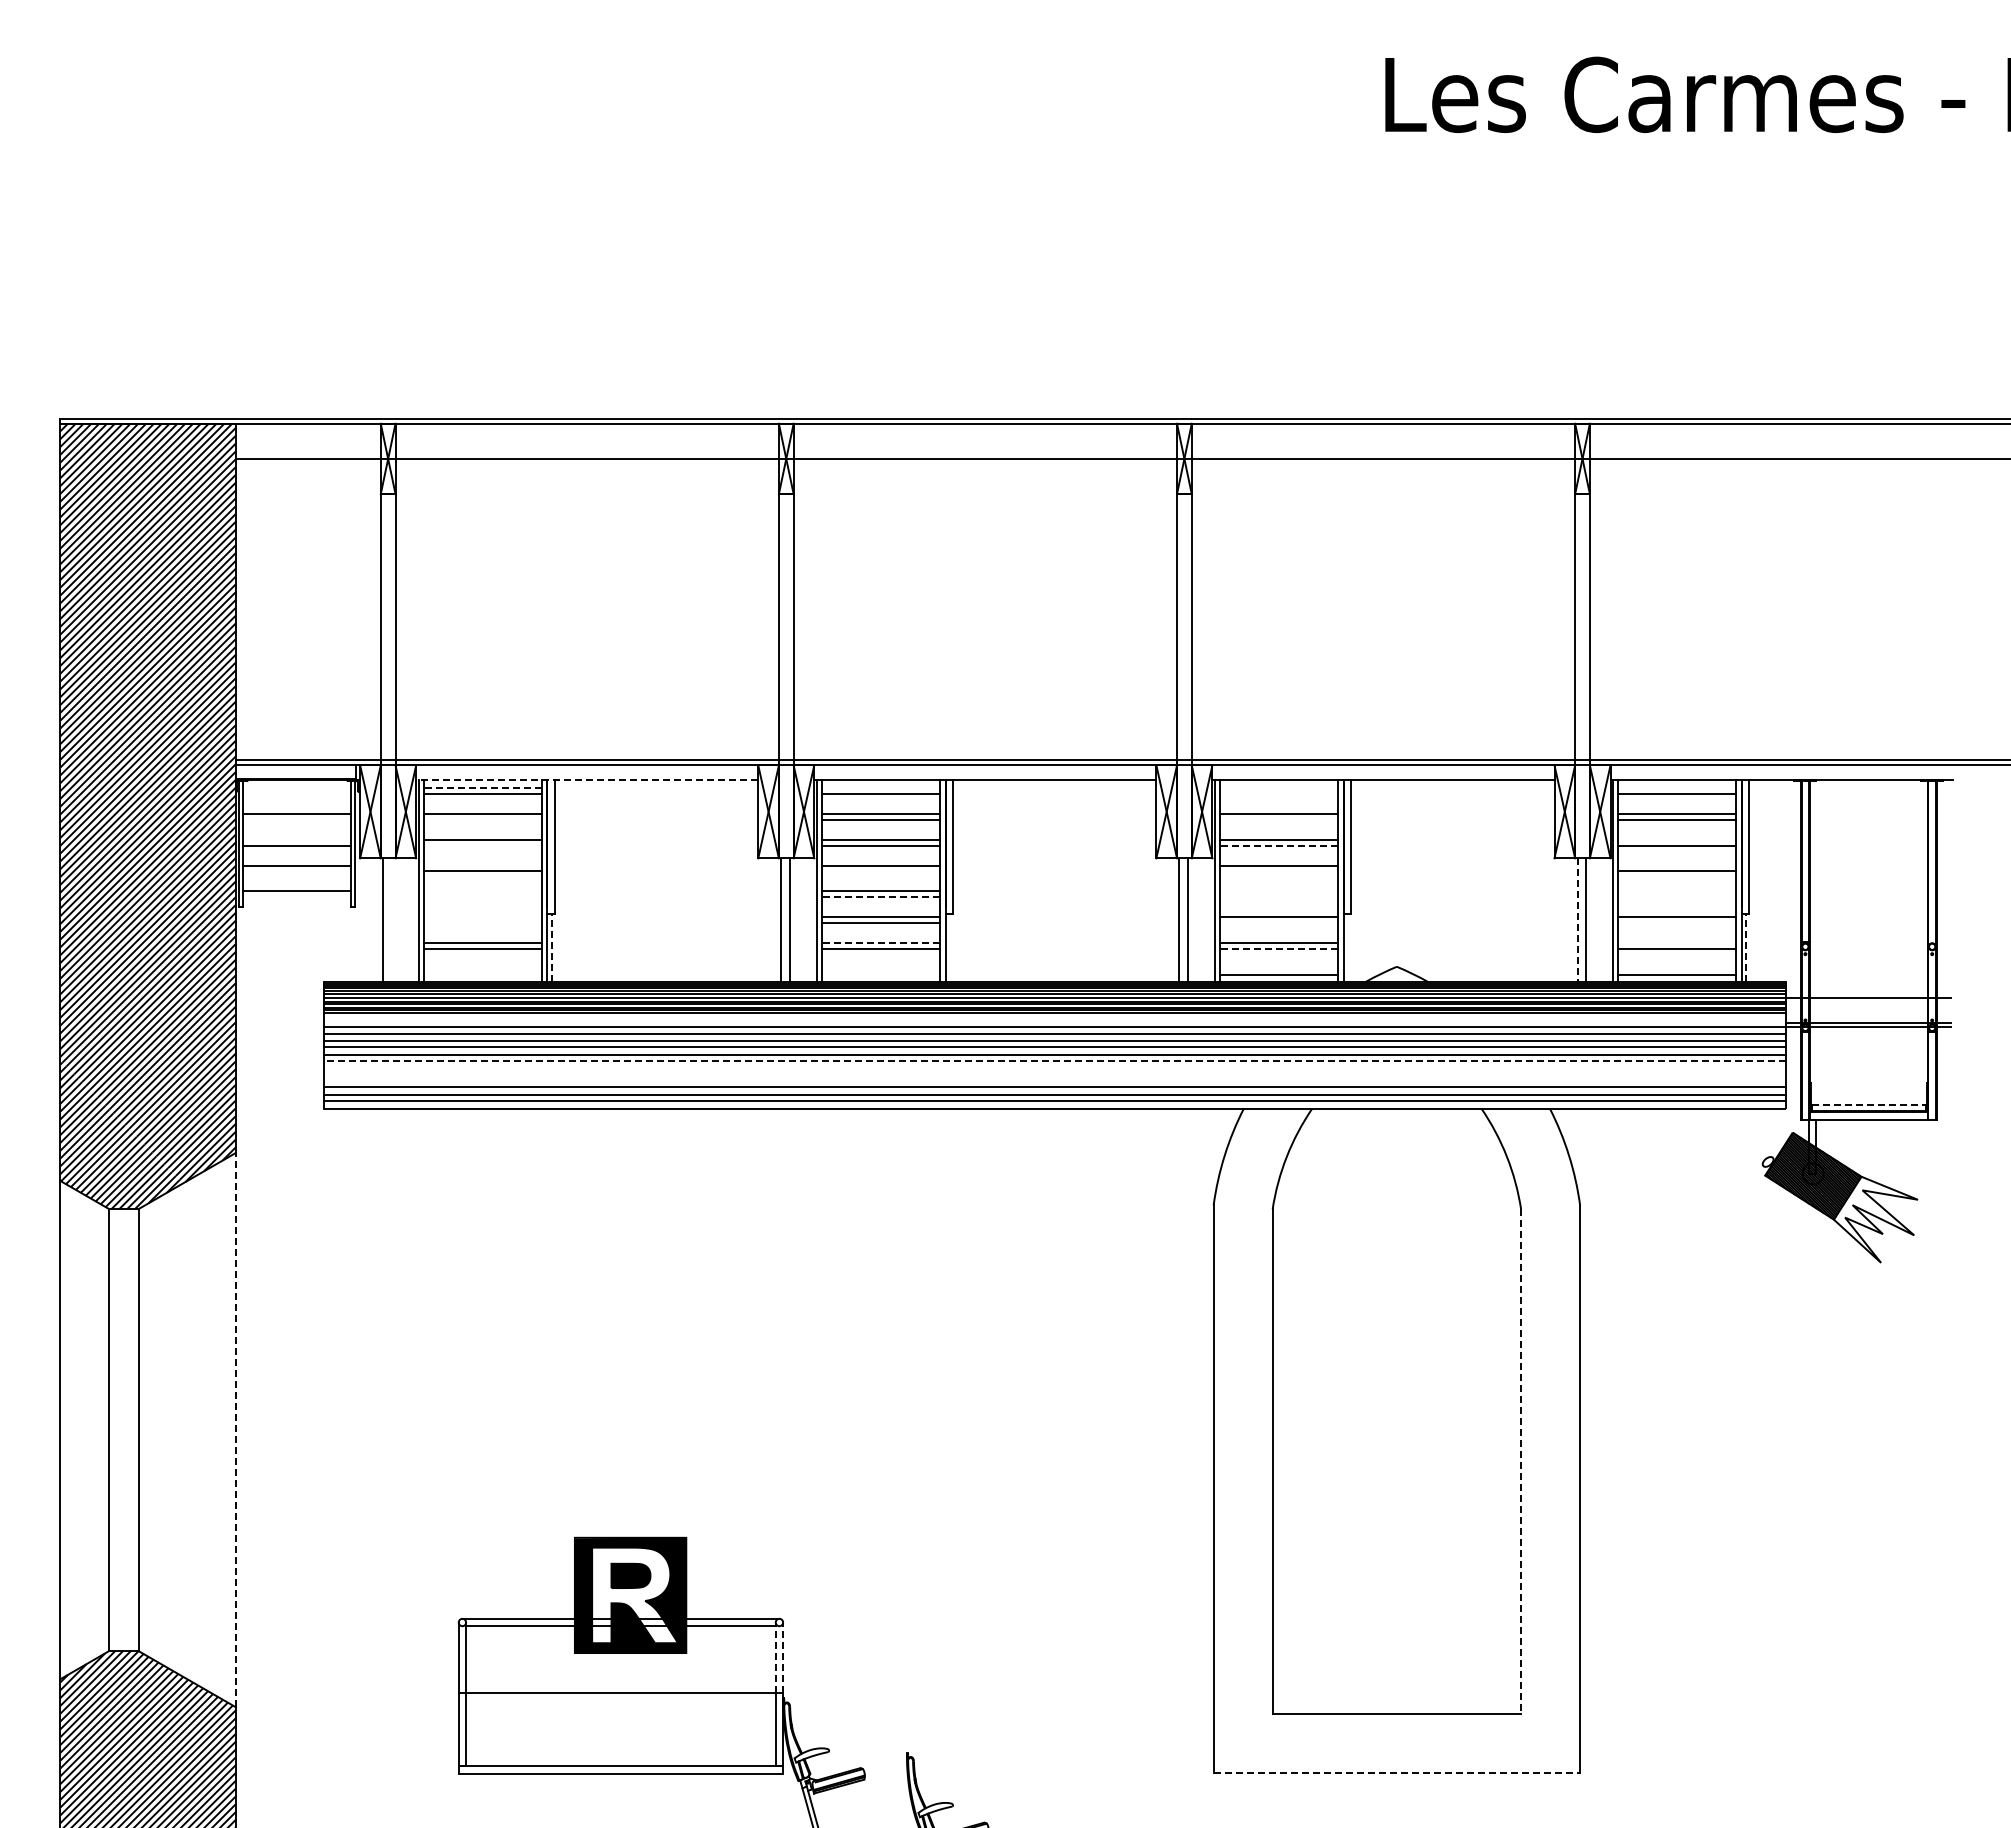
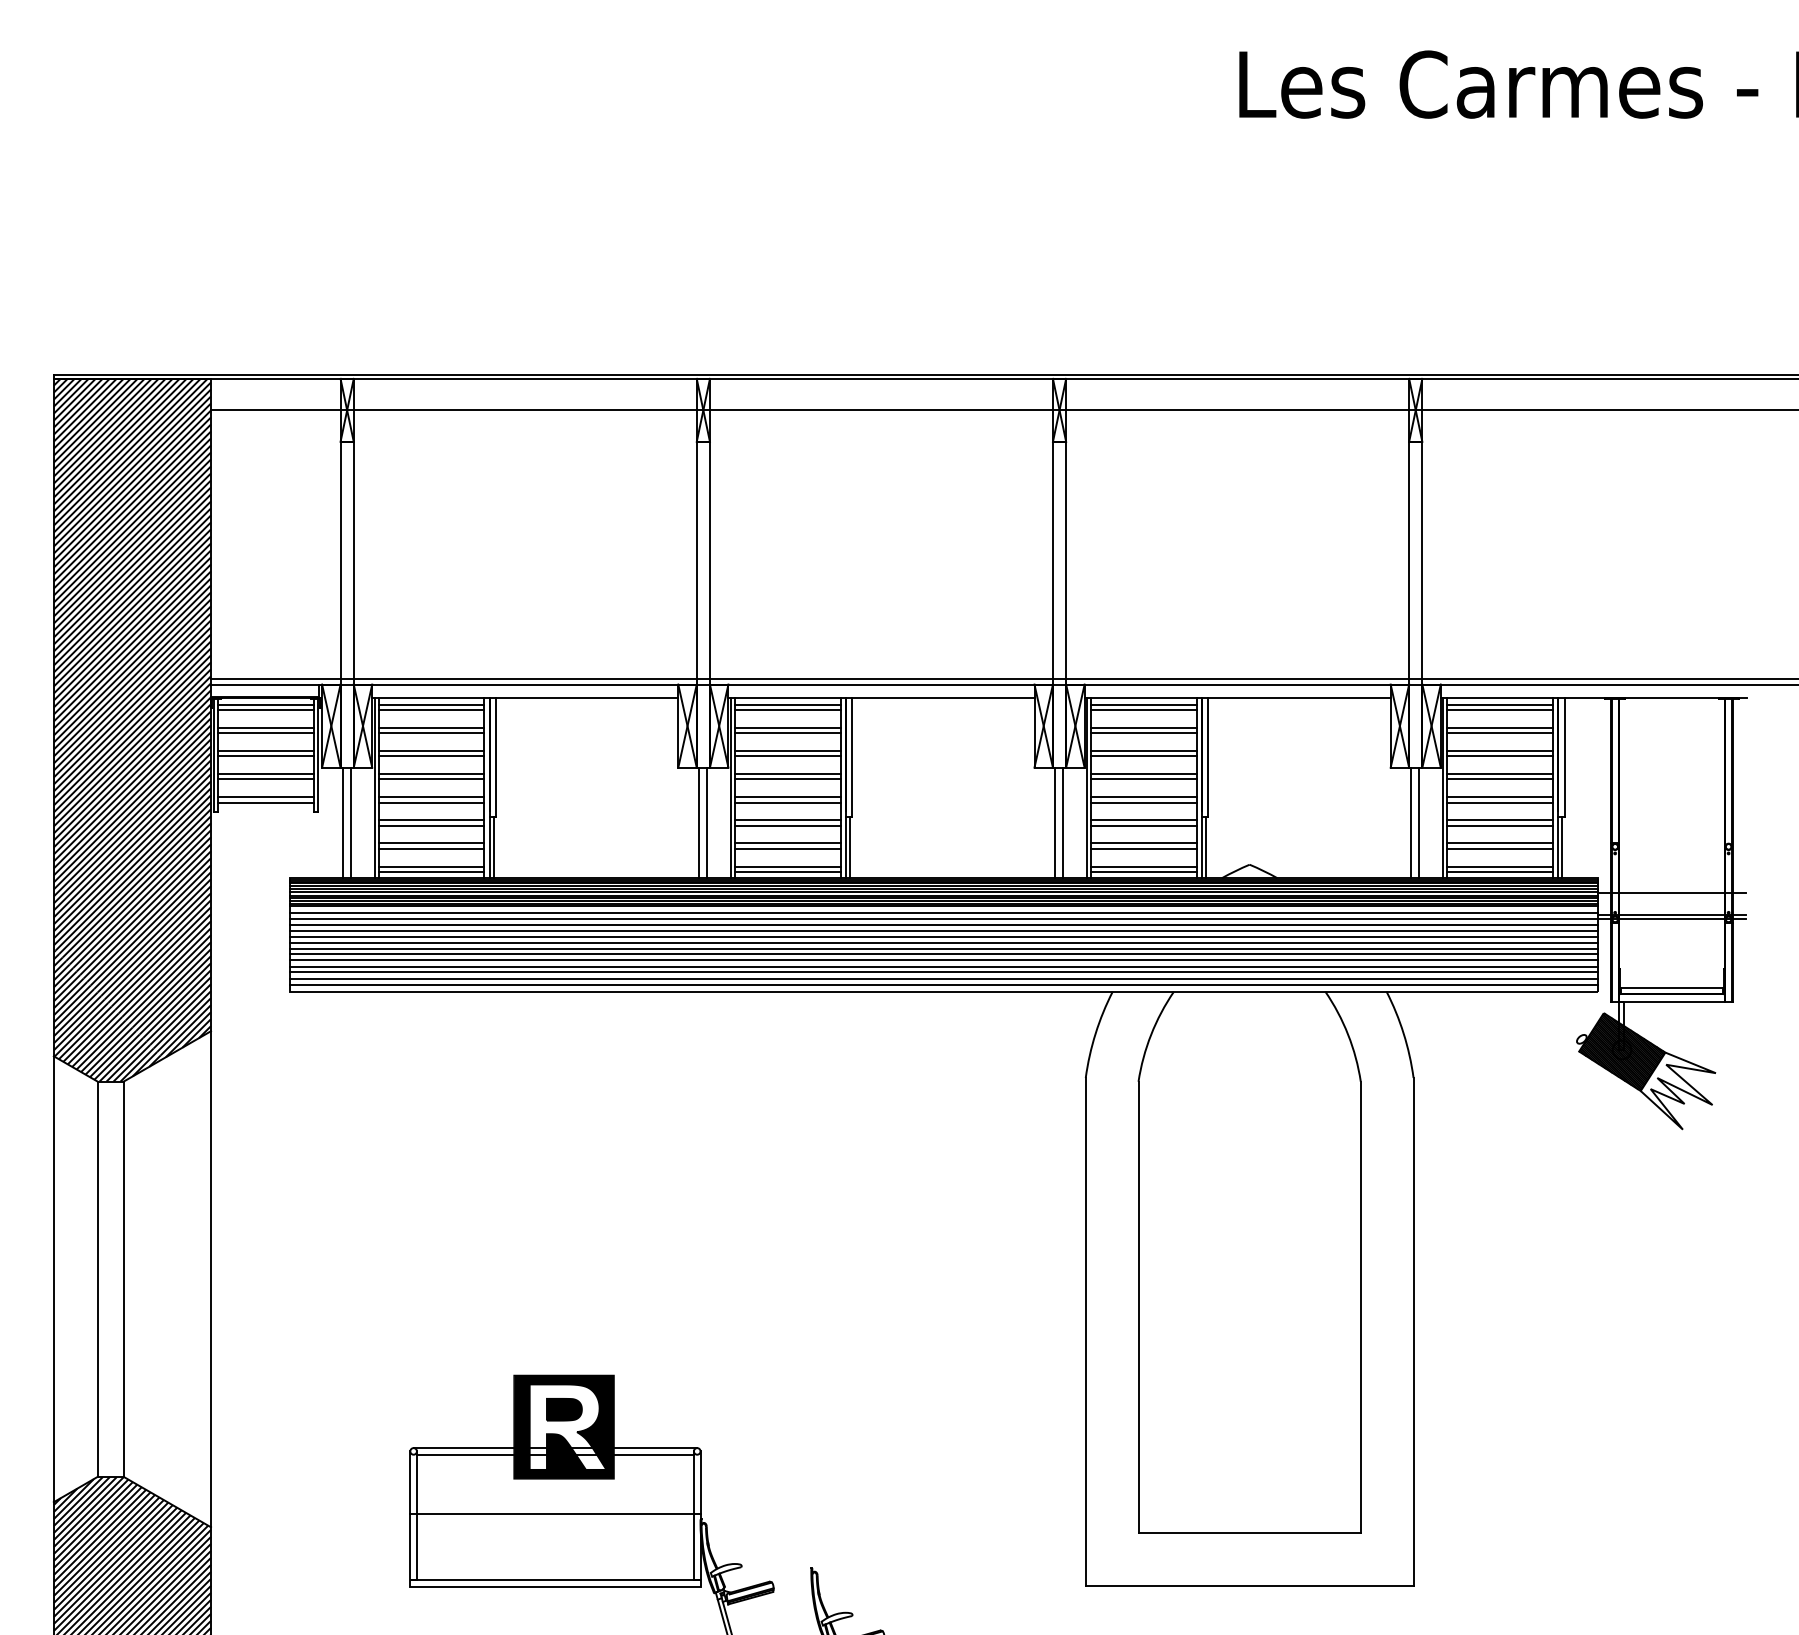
line: (586, 780) -> (524, 698), dashed -> solid
line: (297, 788) -> (266, 705), added
line: (482, 788) -> (431, 705), dashed -> solid
line: (880, 788) -> (787, 705), added
line: (1278, 788) -> (1143, 705), added
line: (1676, 788) -> (1499, 705), added
line: (297, 794) -> (266, 710), added
line: (1278, 794) -> (1143, 710), added
line: (297, 819) -> (266, 732), added
line: (482, 819) -> (431, 732), added
line: (1278, 819) -> (1143, 732), added
line: (297, 839) -> (266, 750), added
line: (1676, 839) -> (1499, 750), added
line: (482, 845) -> (431, 756), added
line: (1278, 845) -> (1143, 756), dashed -> solid
line: (482, 865) -> (431, 774), added
line: (1676, 865) -> (1499, 774), added
line: (297, 871) -> (266, 779), added
line: (880, 871) -> (787, 779), added
line: (1278, 871) -> (1143, 779), added
line: (482, 891) -> (431, 797), added
line: (1278, 891) -> (1143, 797), added
line: (1676, 891) -> (1499, 797), added
line: (297, 897) -> (266, 802), added
line: (482, 897) -> (431, 802), added
line: (880, 897) -> (787, 802), dashed -> solid
line: (1278, 897) -> (1143, 802), added
line: (1676, 897) -> (1499, 802), added
line: (482, 917) -> (431, 820), added
line: (392, 919) -> (351, 822), added
line: (1577, 920) -> (1411, 823), dashed -> solid
line: (482, 923) -> (431, 825), added
line: (1278, 923) -> (1143, 825), added
line: (1676, 923) -> (1499, 825), added
line: (880, 943) -> (787, 843), dashed -> solid
line: (1676, 943) -> (1499, 843), added
line: (551, 947) -> (493, 847), dashed -> solid
line: (949, 947) -> (849, 847), added
line: (1348, 947) -> (1206, 847), added
line: (1746, 947) -> (1562, 847), dashed -> solid
line: (1278, 948) -> (1143, 848), dashed -> solid
line: (482, 968) -> (431, 866), added
line: (880, 968) -> (787, 866), added
line: (1278, 968) -> (1143, 866), added
line: (1676, 968) -> (1499, 866), added
line: (482, 974) -> (431, 871), added
line: (880, 974) -> (787, 871), added
line: (1055, 1020) -> (944, 912), added
line: (1055, 1061) -> (944, 949), dashed -> solid
line: (1055, 1066) -> (944, 953), added
line: (1055, 1073) -> (944, 960), added
line: (1055, 1080) -> (944, 966), added
line: (1868, 1104) -> (1671, 987), dashed -> solid
line: (235, 1429) -> (210, 1278), dashed -> solid
line: (1521, 1461) -> (1361, 1307), dashed -> solid
line: (775, 1657) -> (693, 1482), dashed -> solid
line: (783, 1657) -> (700, 1482), dashed -> solid
line: (1397, 1772) -> (1250, 1585), dashed -> solid

